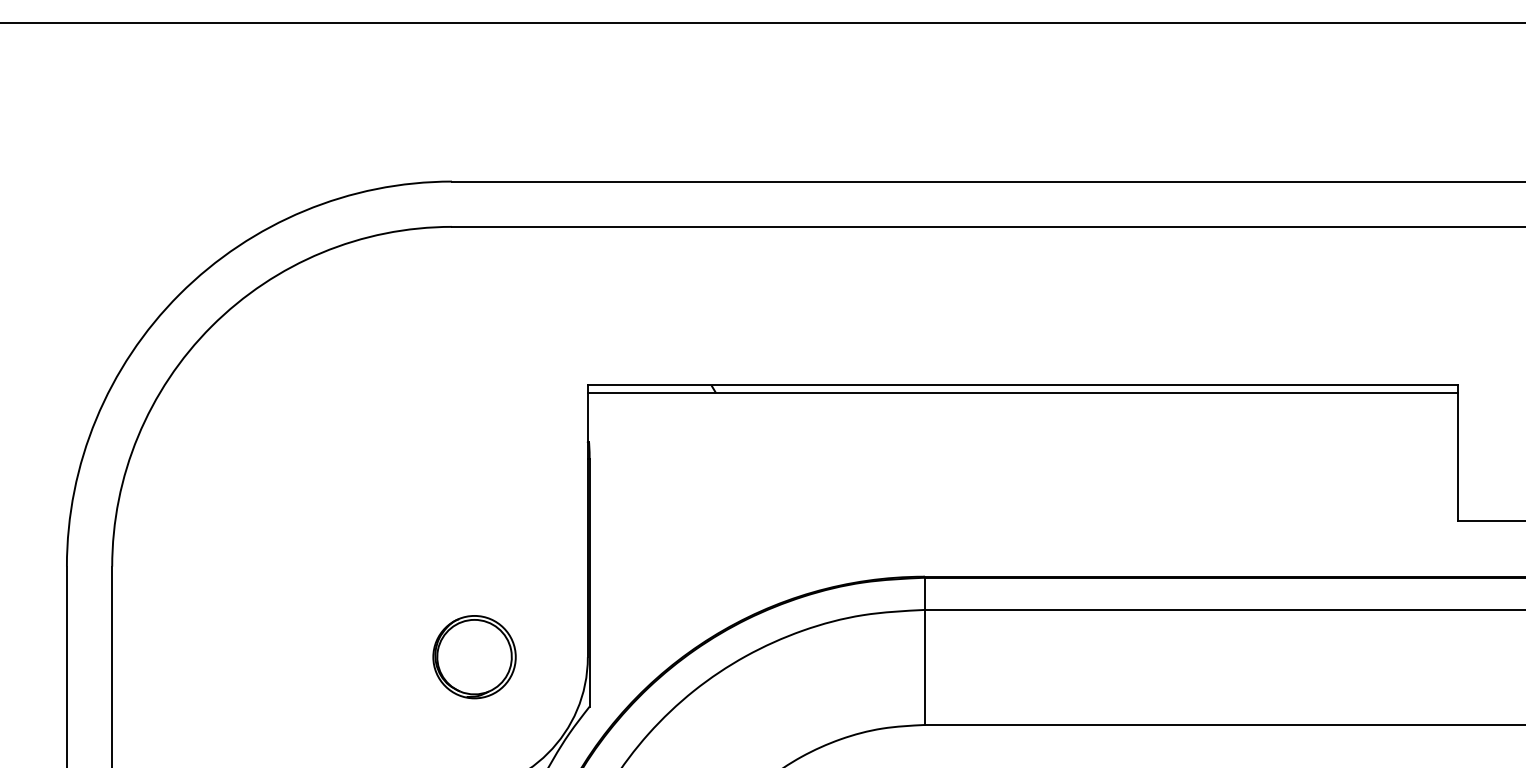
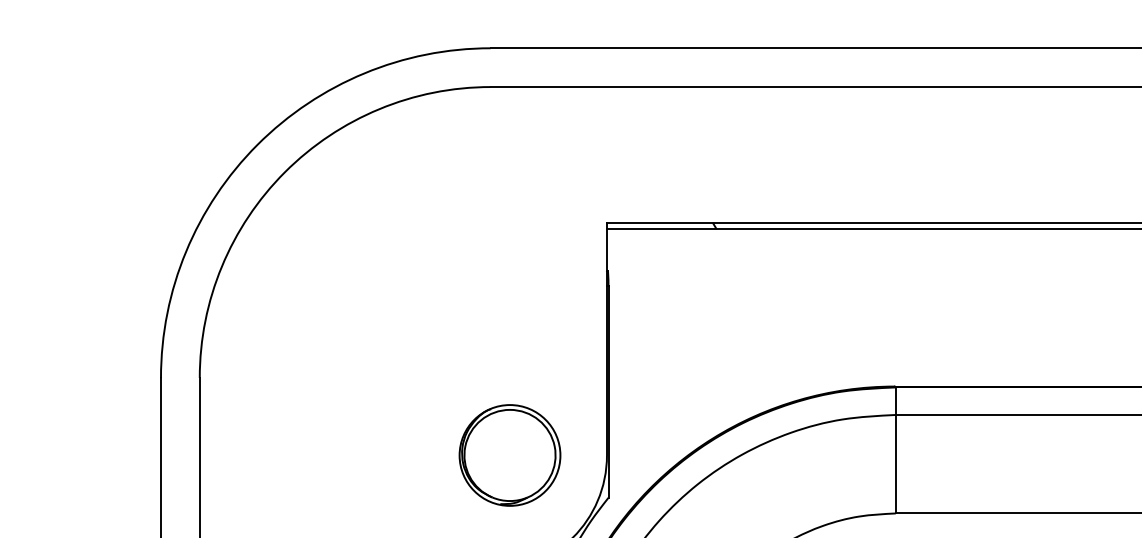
part: (474, 656) -> (509, 454), size x1.43

